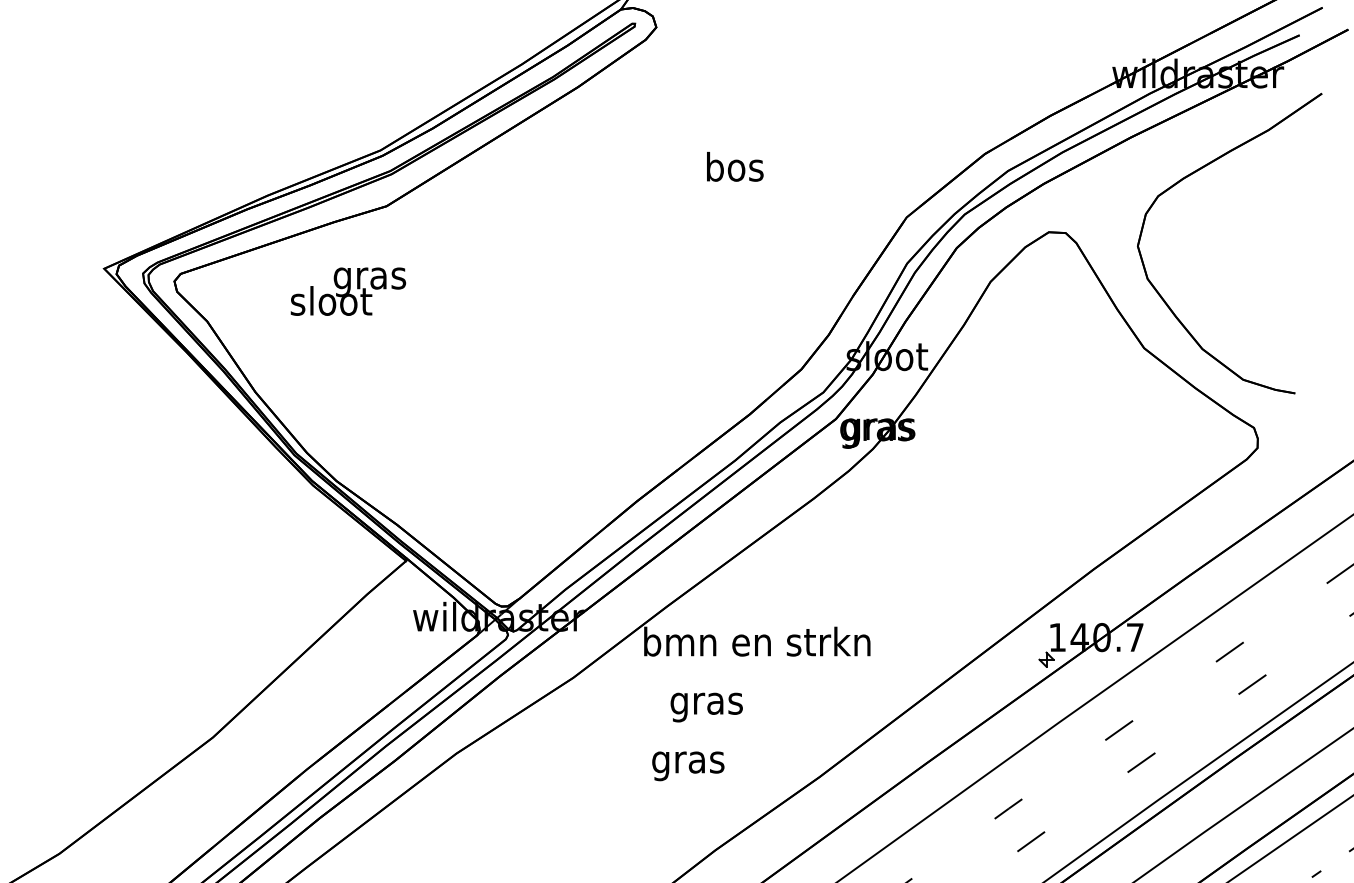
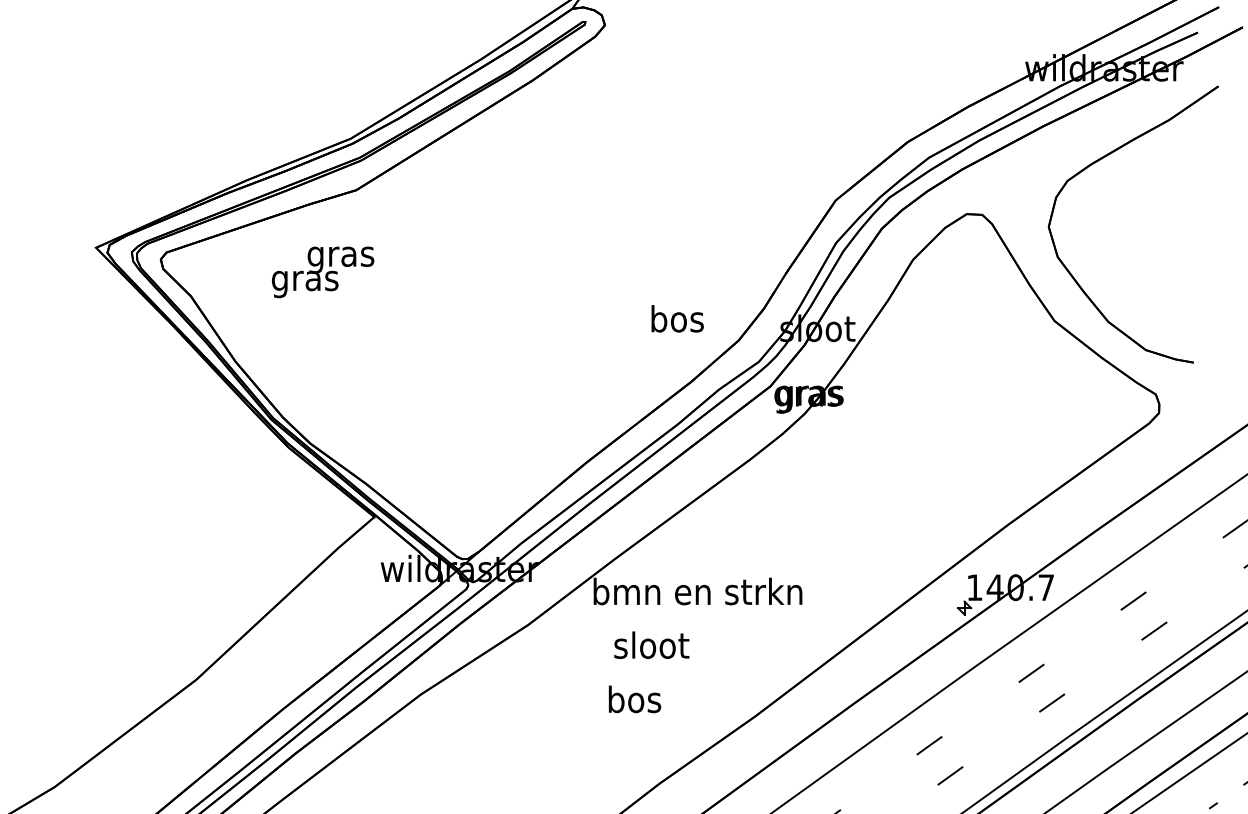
text: (735, 166) -> (677, 318), moved
text: (331, 304) -> (305, 280), sloot -> gras
text: (706, 703) -> (651, 648), gras -> sloot
text: (688, 762) -> (634, 702), gras -> bos

